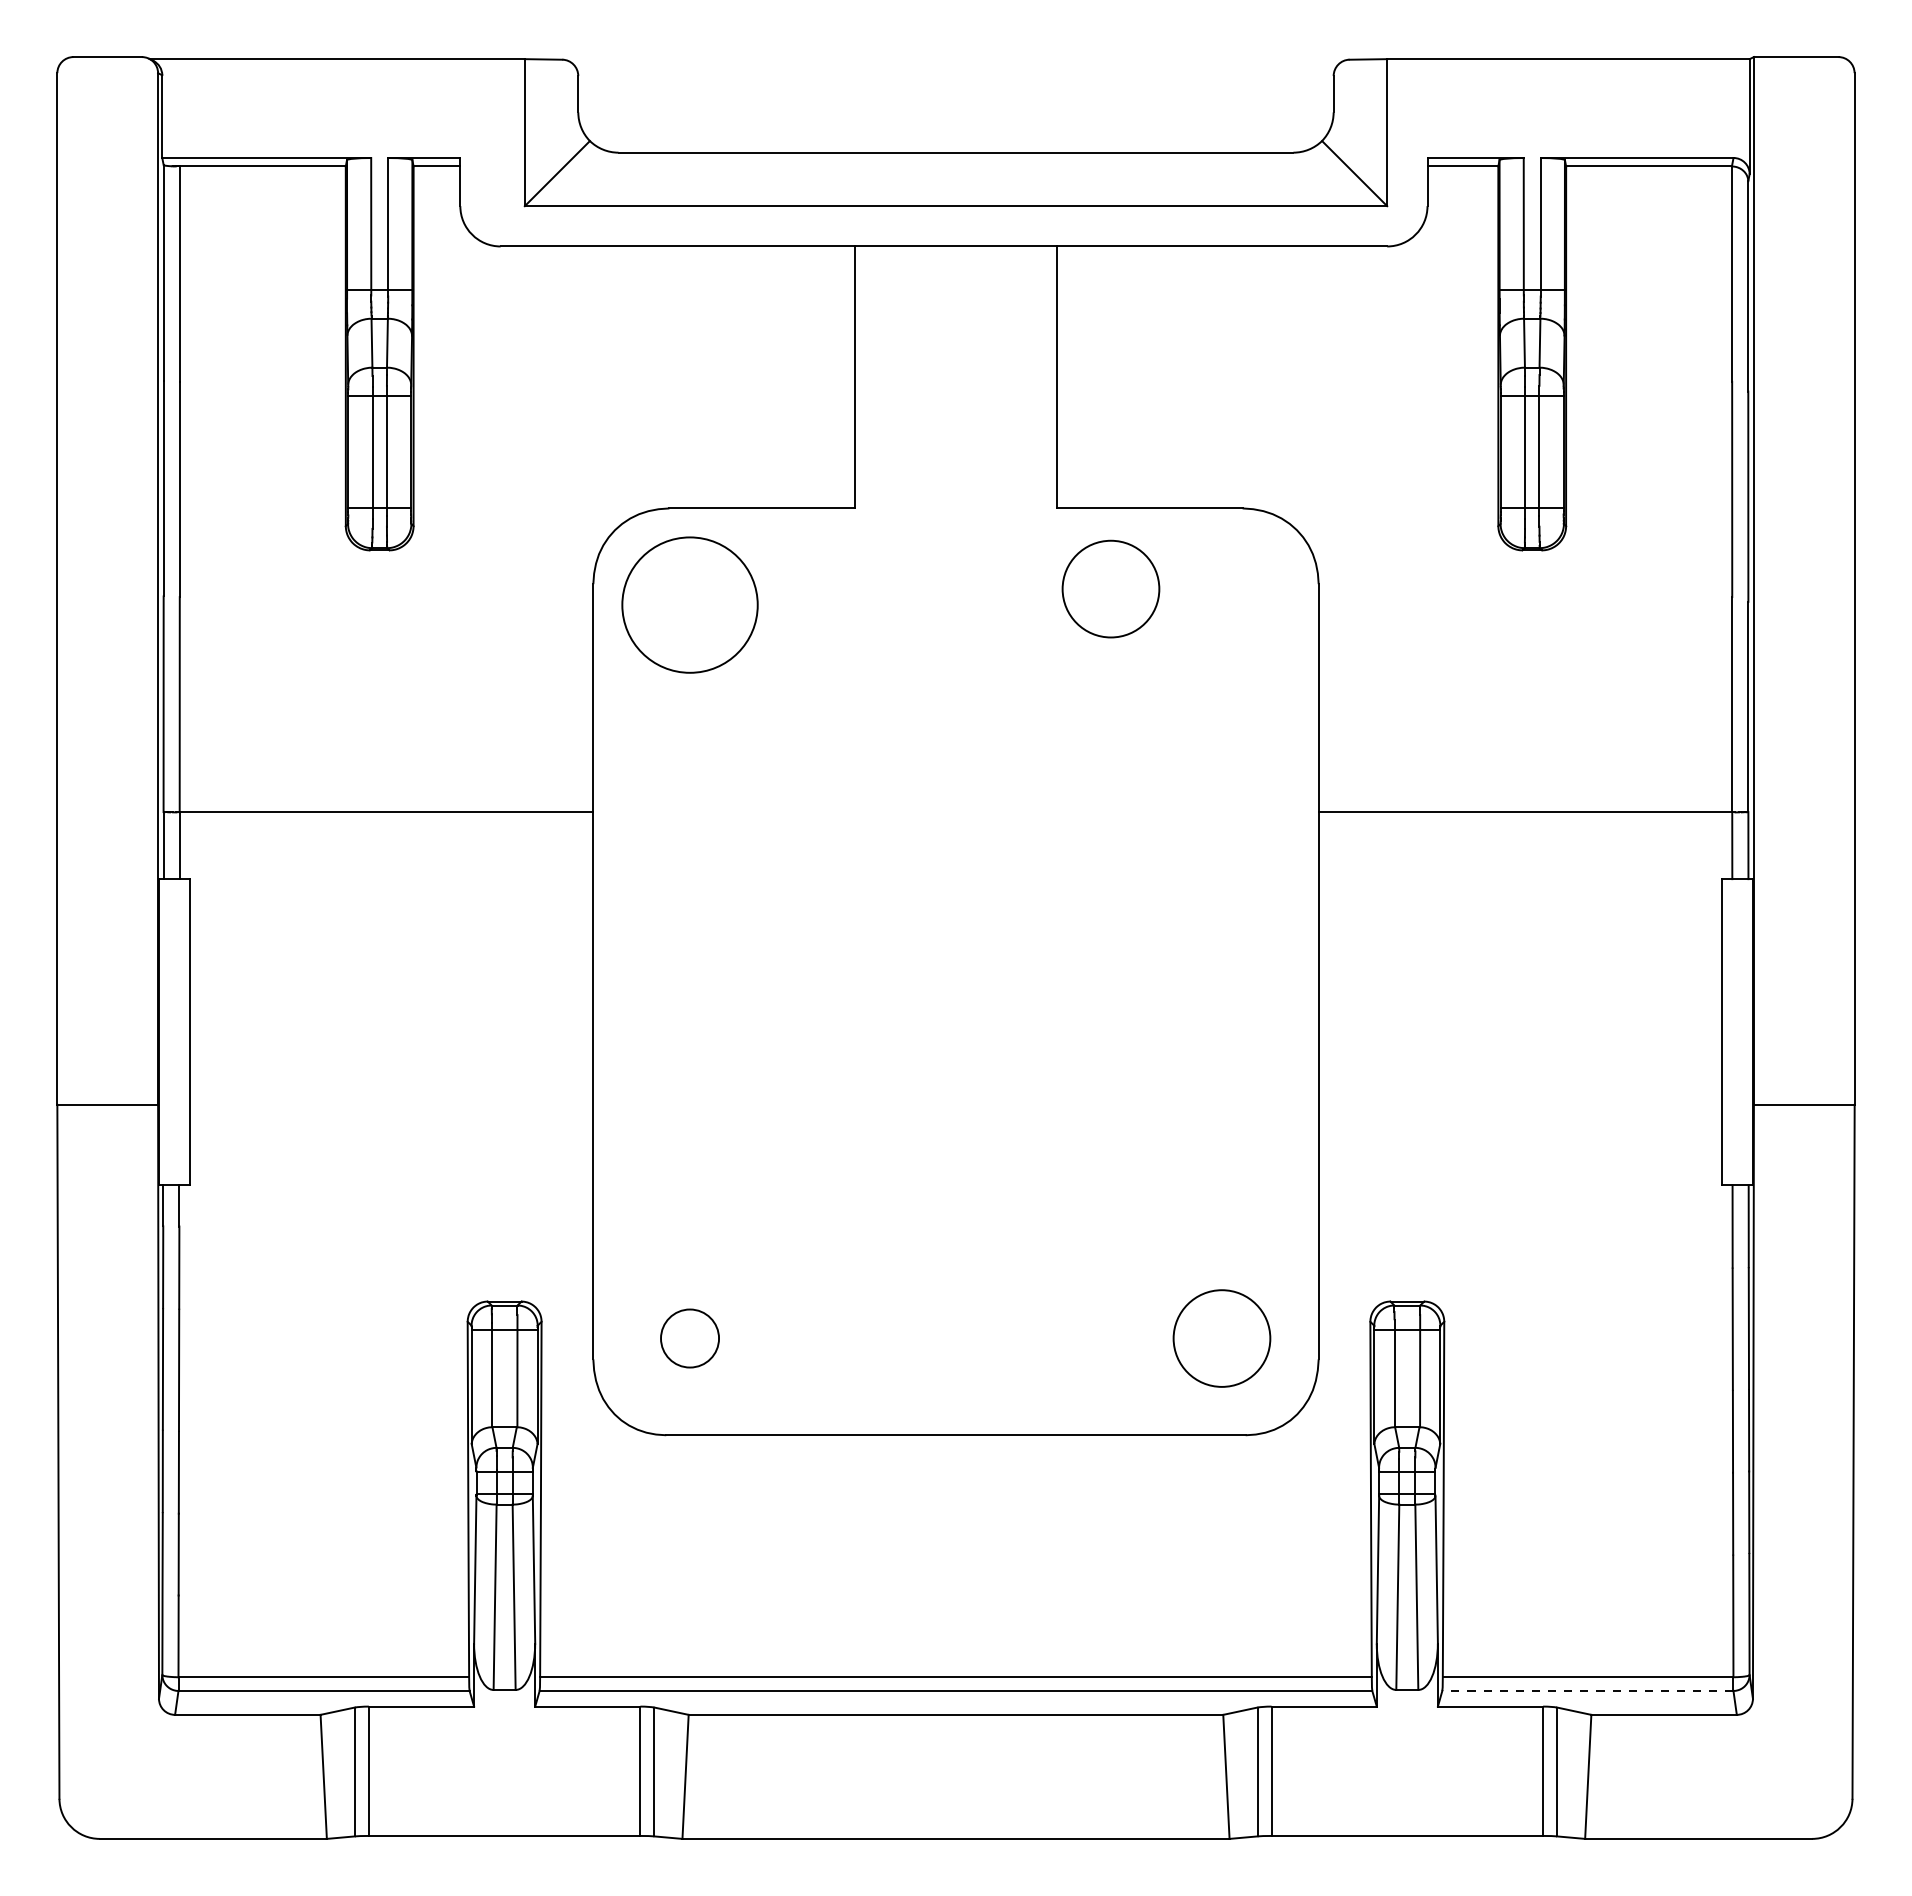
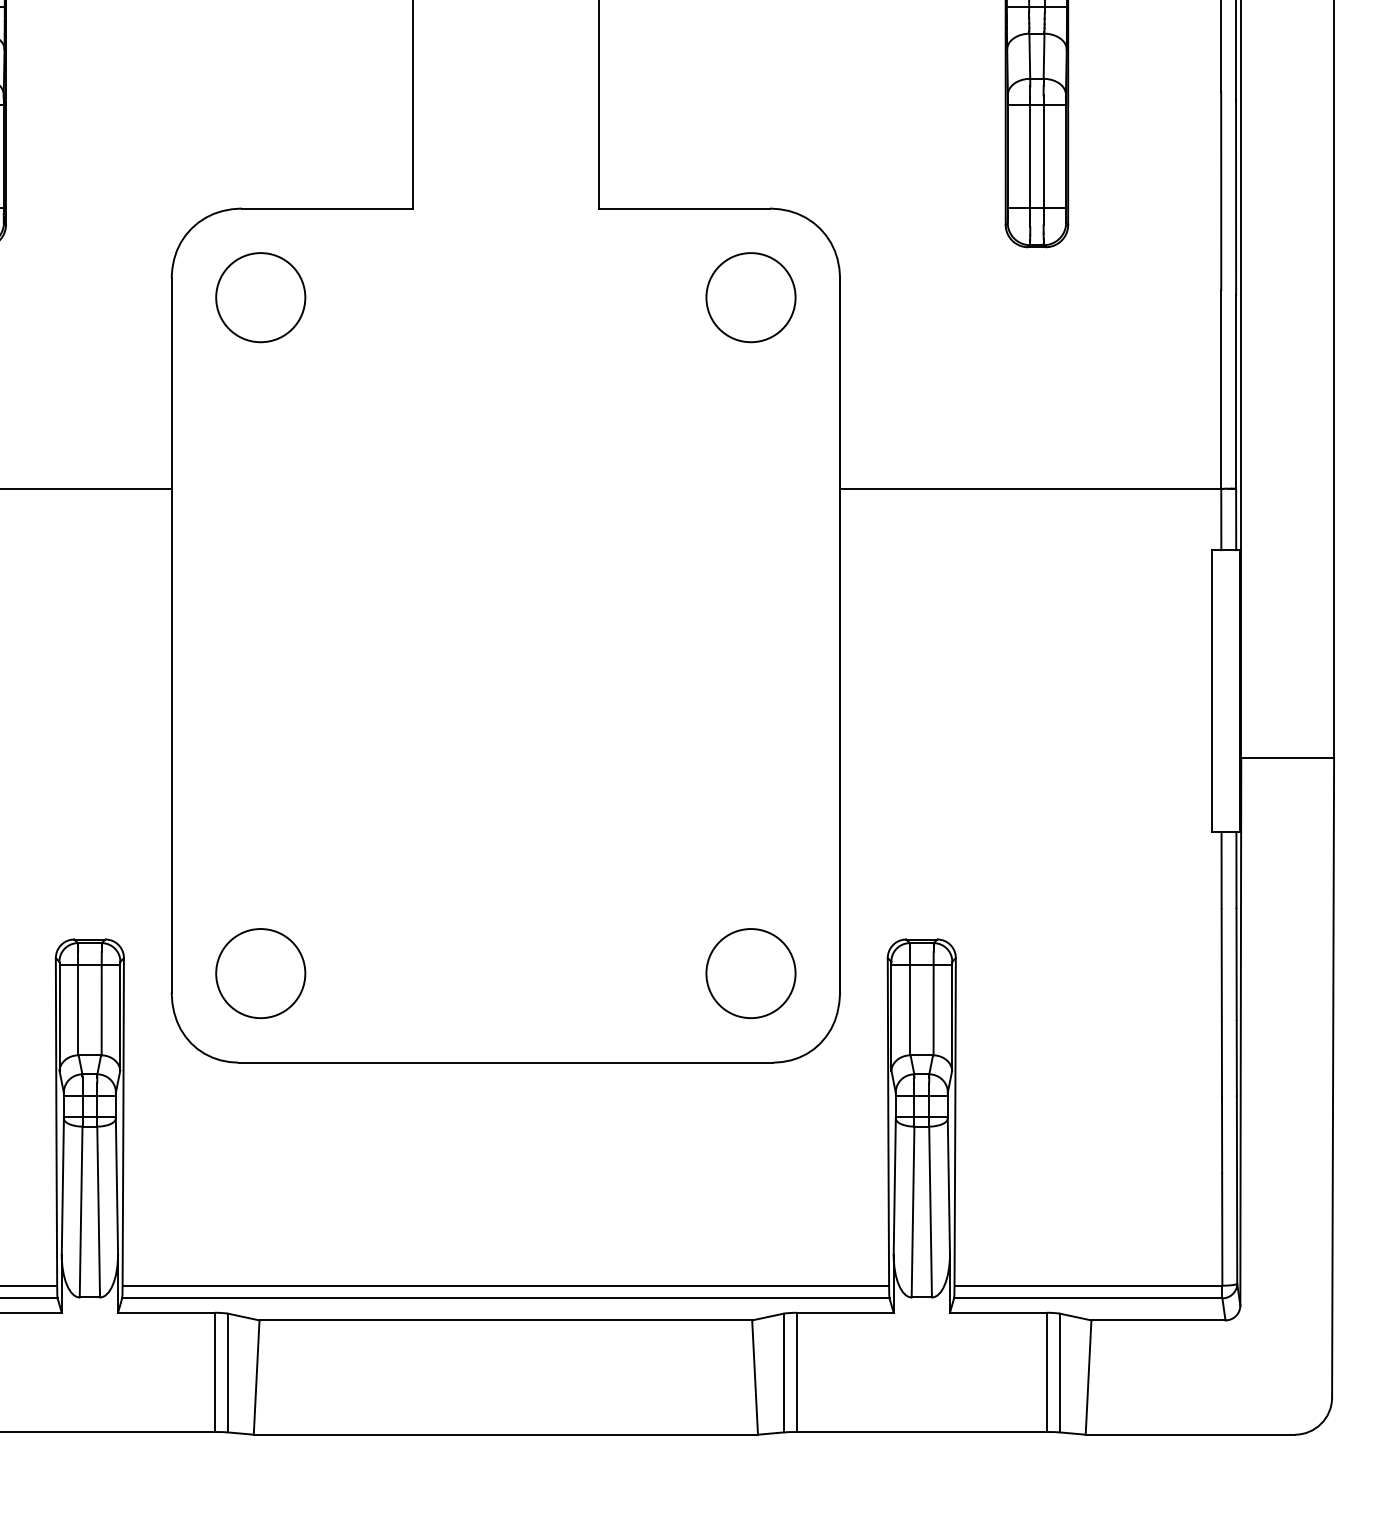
circle: (1110, 588) -> (750, 297), moved
circle: (689, 604) -> (260, 297), size x0.71
circle: (689, 1338) -> (260, 973), size x1.67
line: (1587, 1690) -> (1087, 1297), dashed -> solid

